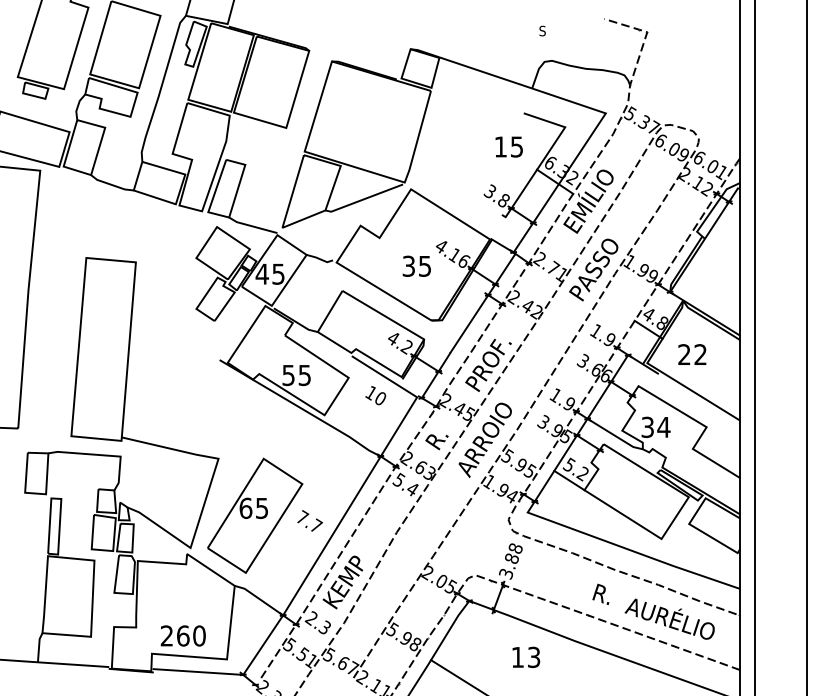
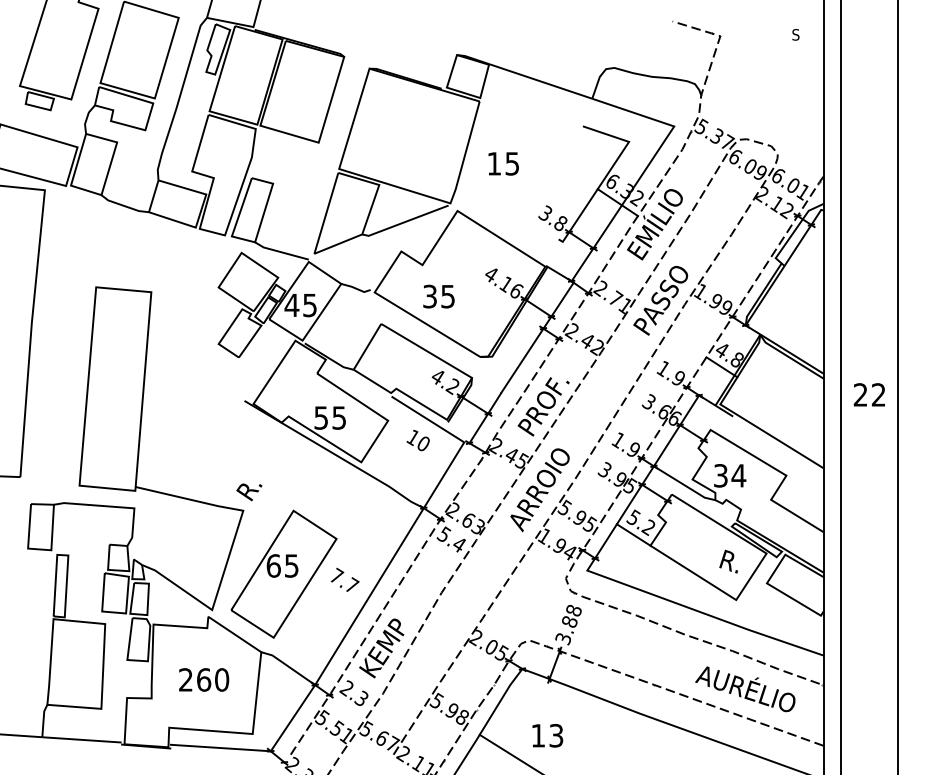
text: (542, 30) -> (795, 34), moved
text: (509, 146) -> (503, 163), moved
text: (416, 266) -> (438, 296), moved
text: (691, 354) -> (868, 394), moved
text: (437, 442) -> (249, 492), moved
text: (600, 594) -> (728, 561), moved
text: (183, 635) -> (204, 679), moved
text: (526, 657) -> (547, 735), moved

